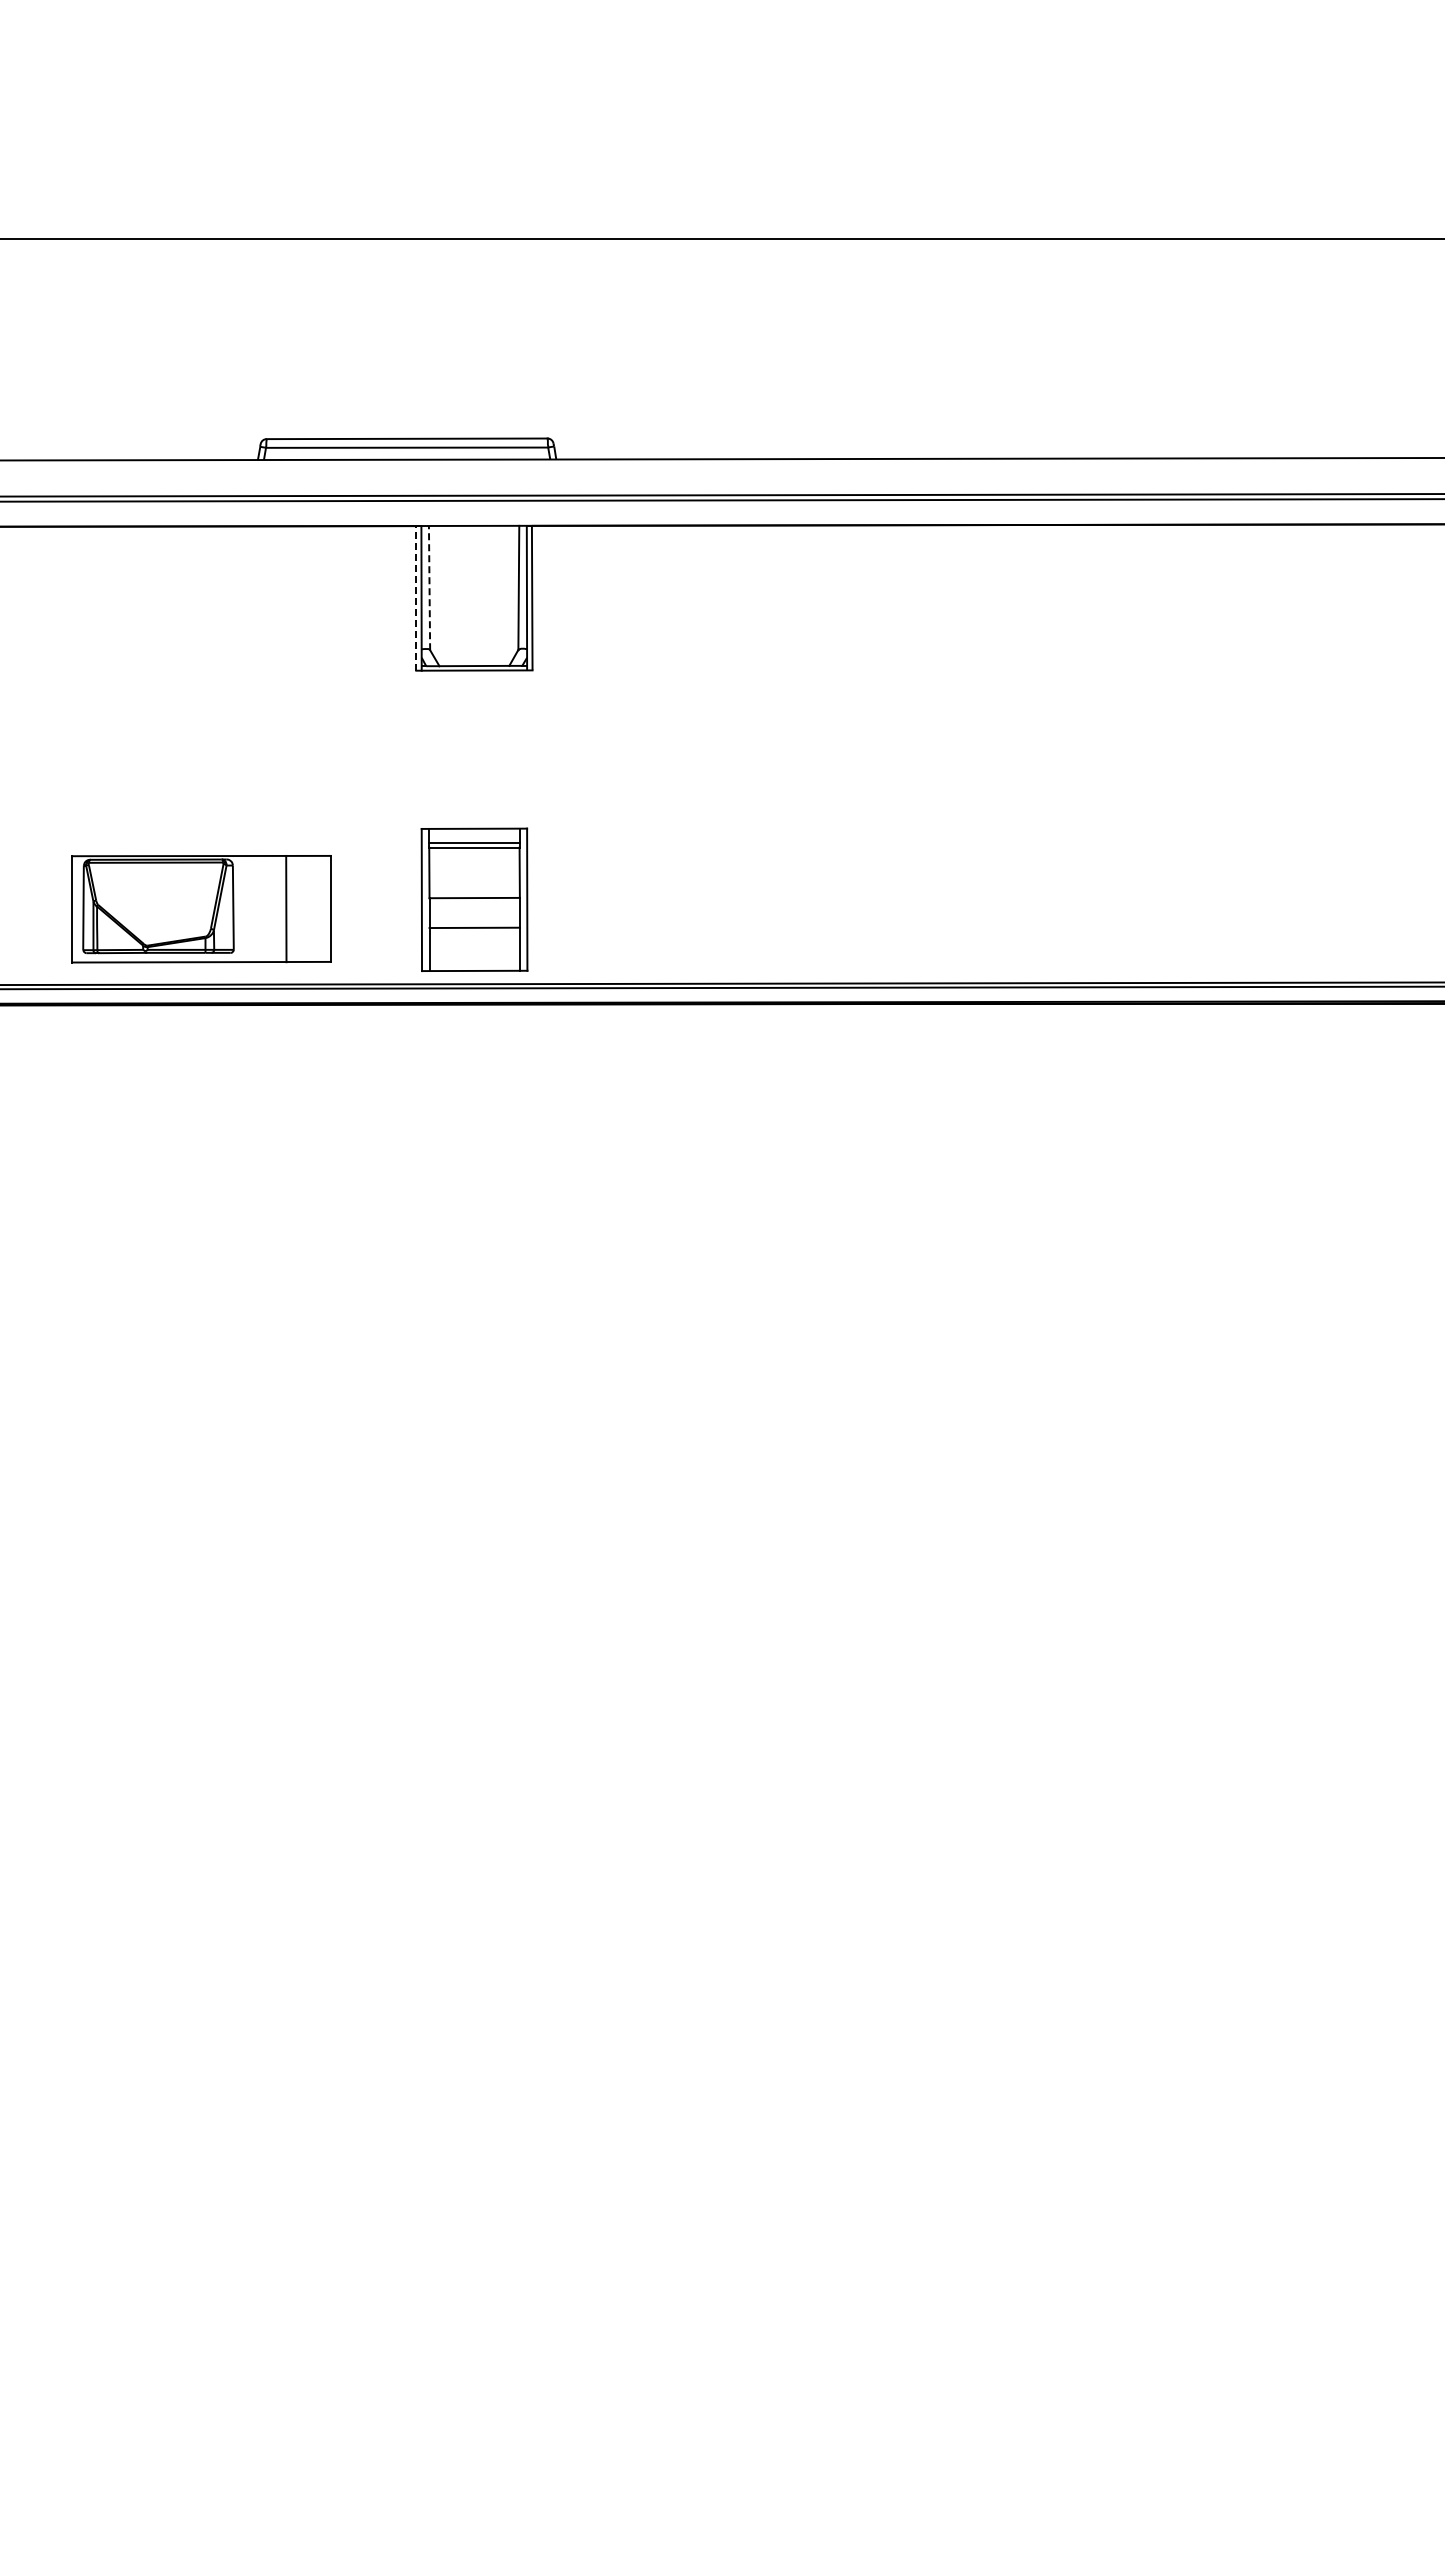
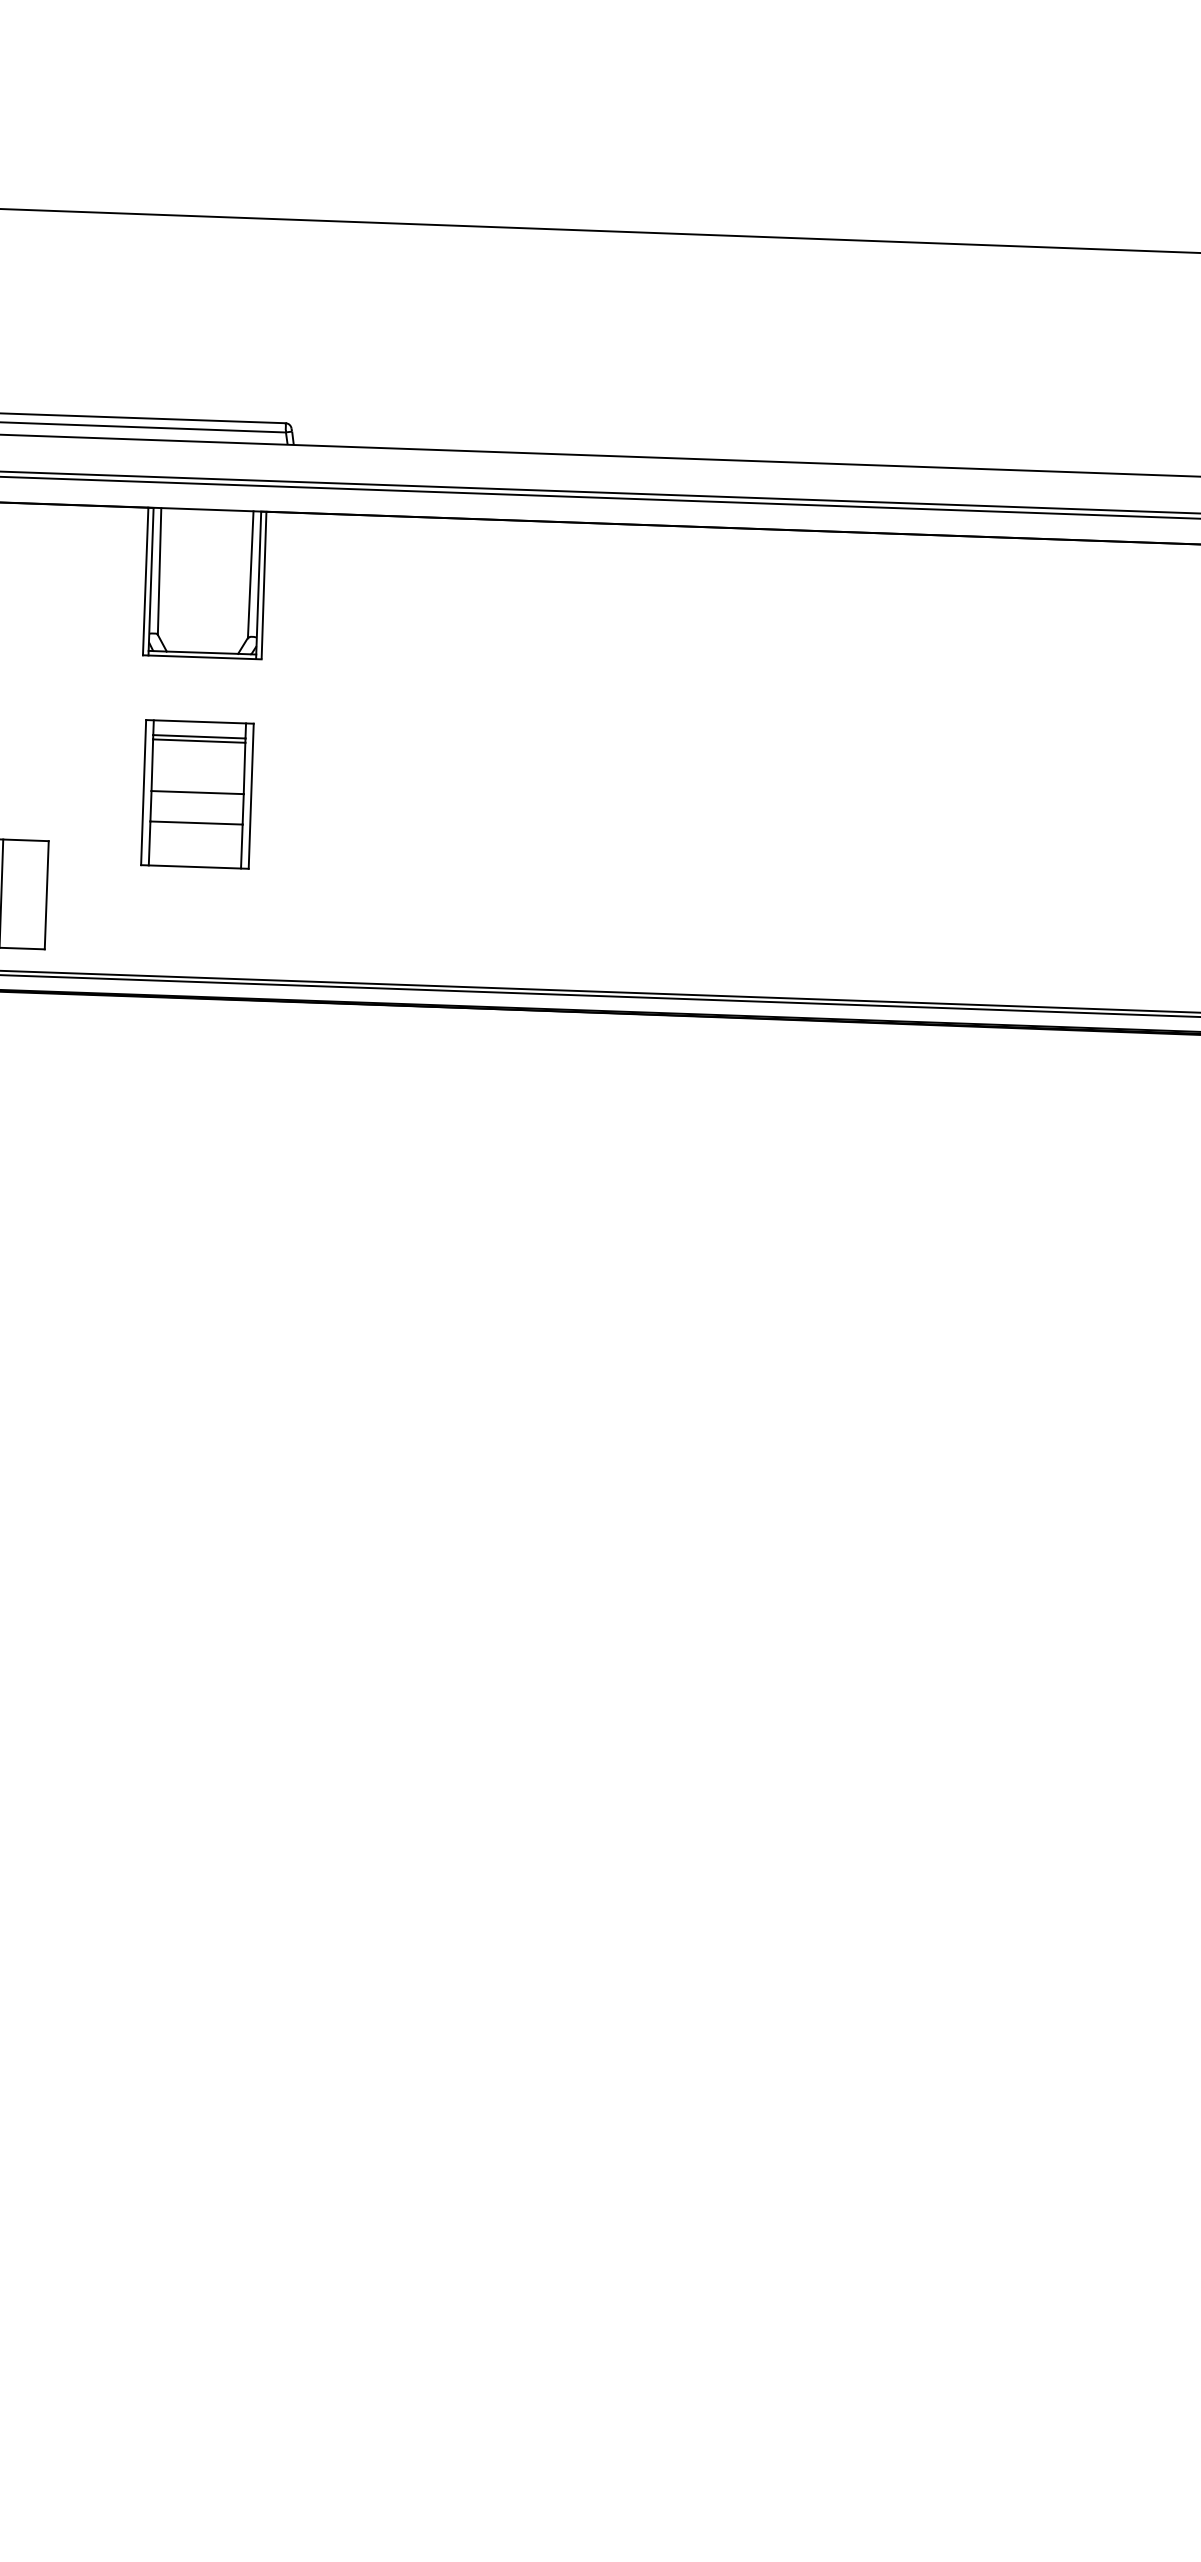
line: (429, 587) -> (159, 570), dashed -> solid
line: (416, 597) -> (145, 580), dashed -> solid
part: (474, 899) -> (197, 794), moved

